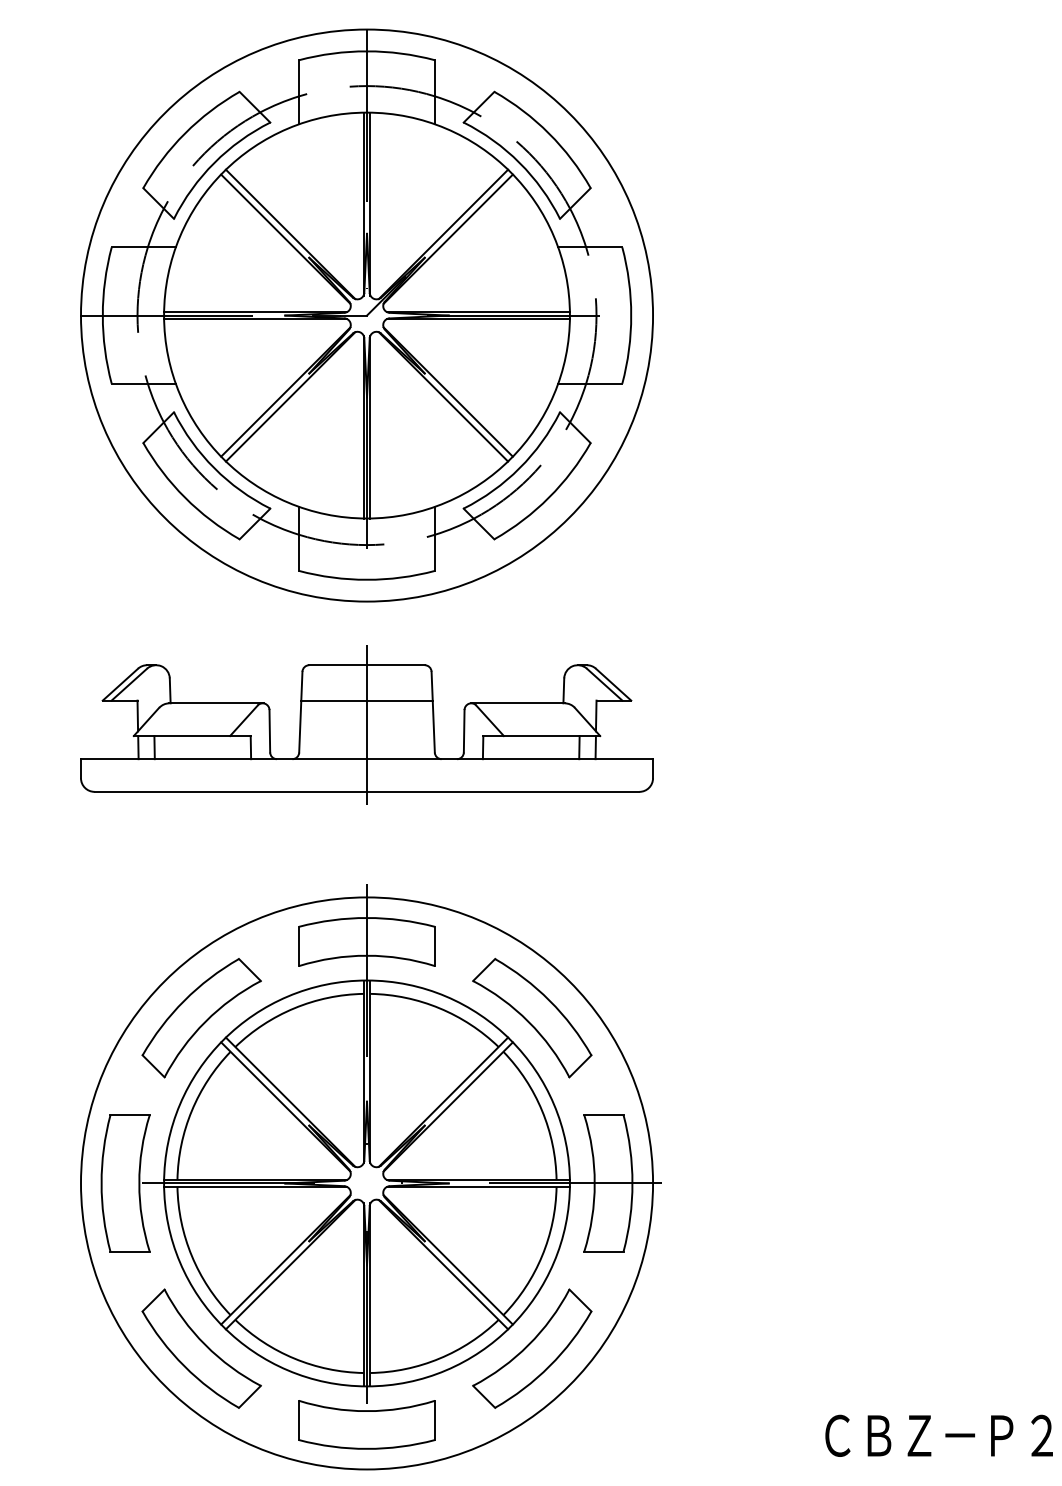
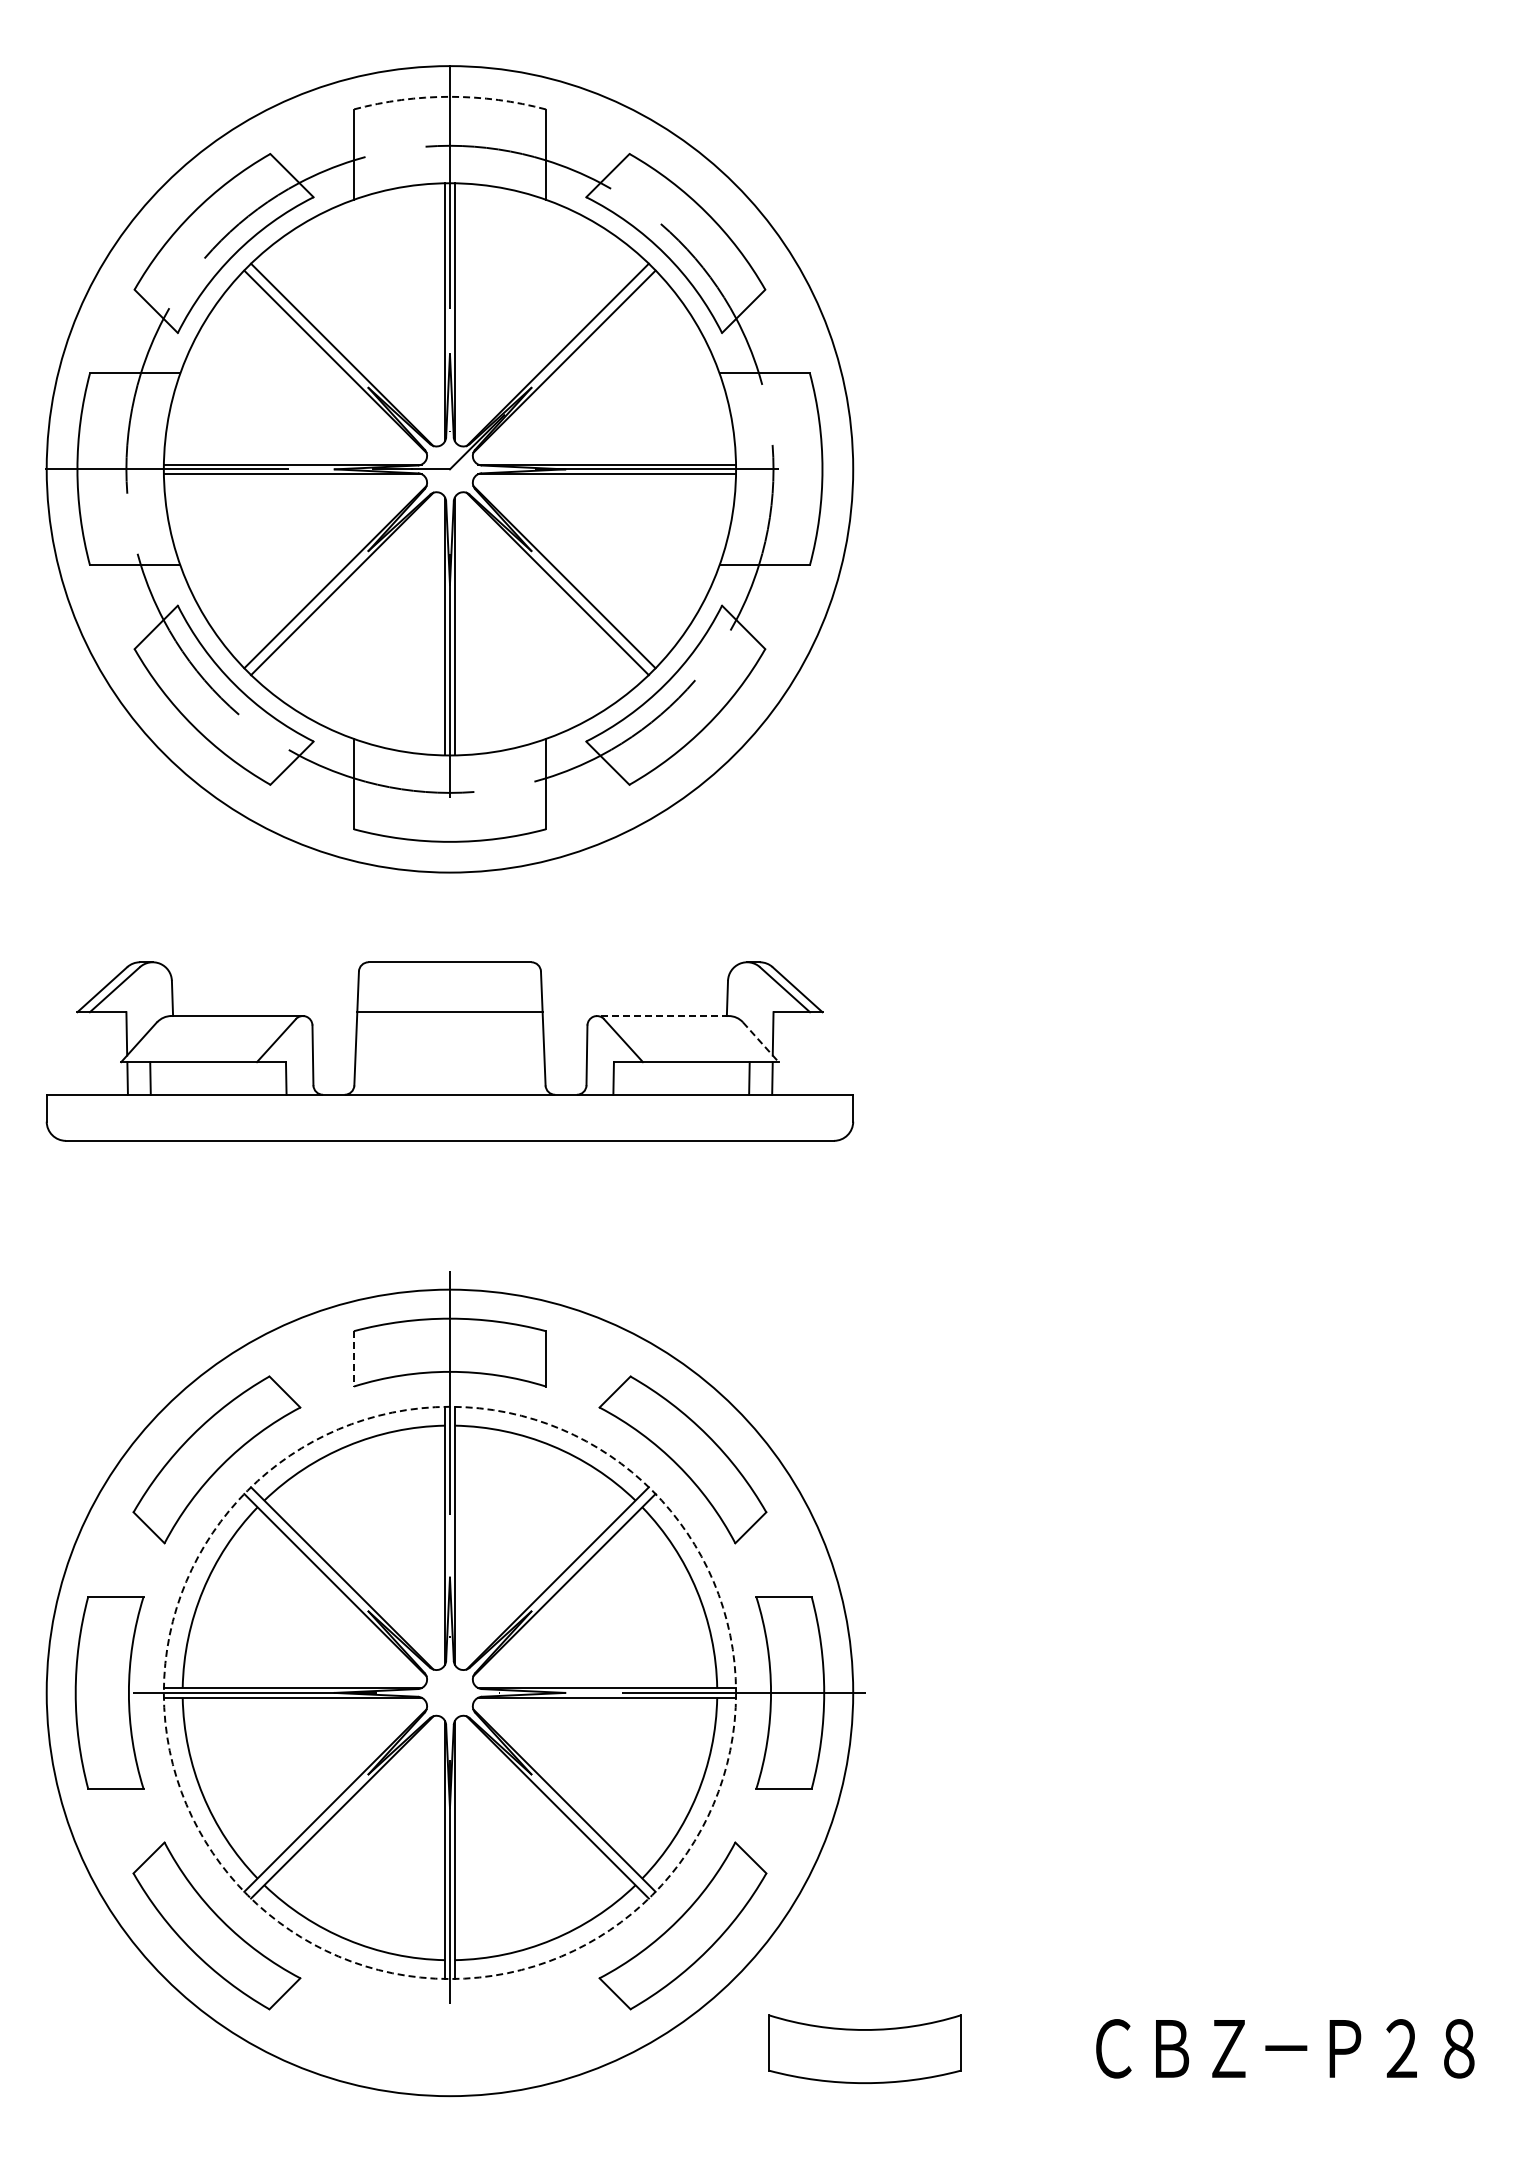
arc: (366, 51) -> (449, 96), solid -> dashed
line: (517, 703) -> (661, 1016), solid -> dashed
line: (587, 722) -> (760, 1042), solid -> dashed
line: (366, 724) -> (449, 1045), removed
line: (298, 946) -> (353, 1358), solid -> dashed
circle: (366, 1183) -> (449, 1692), solid -> dashed
part: (366, 1424) -> (864, 2048), moved

